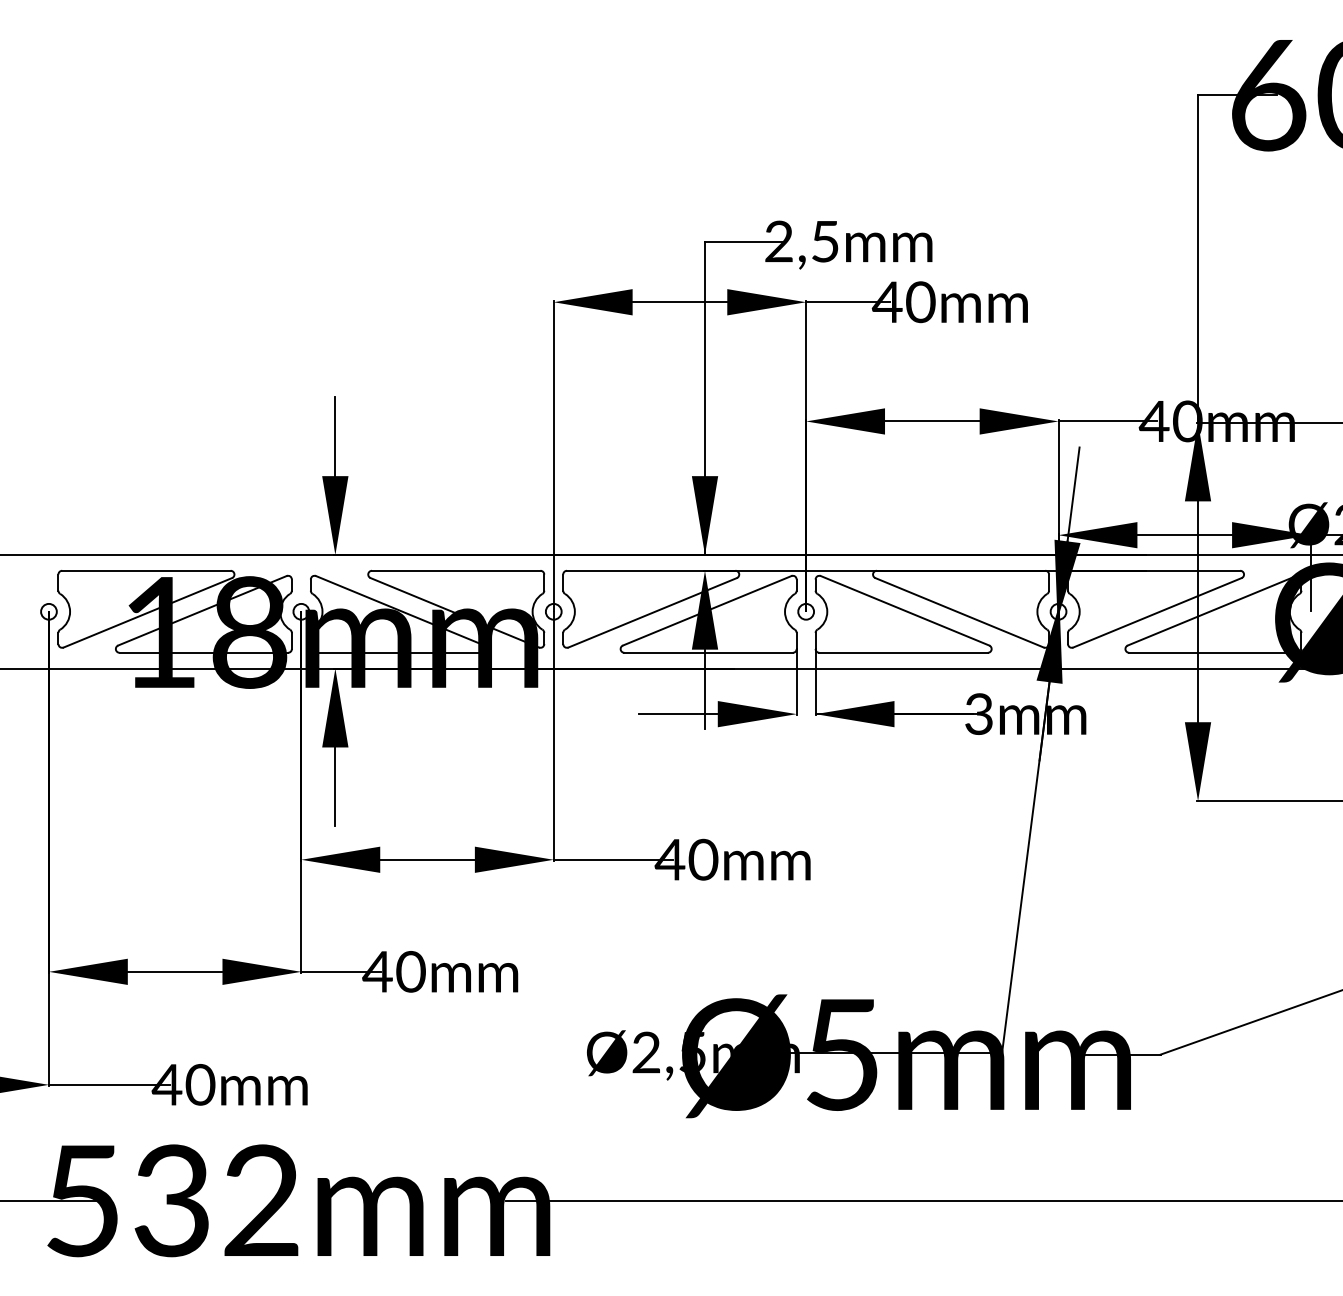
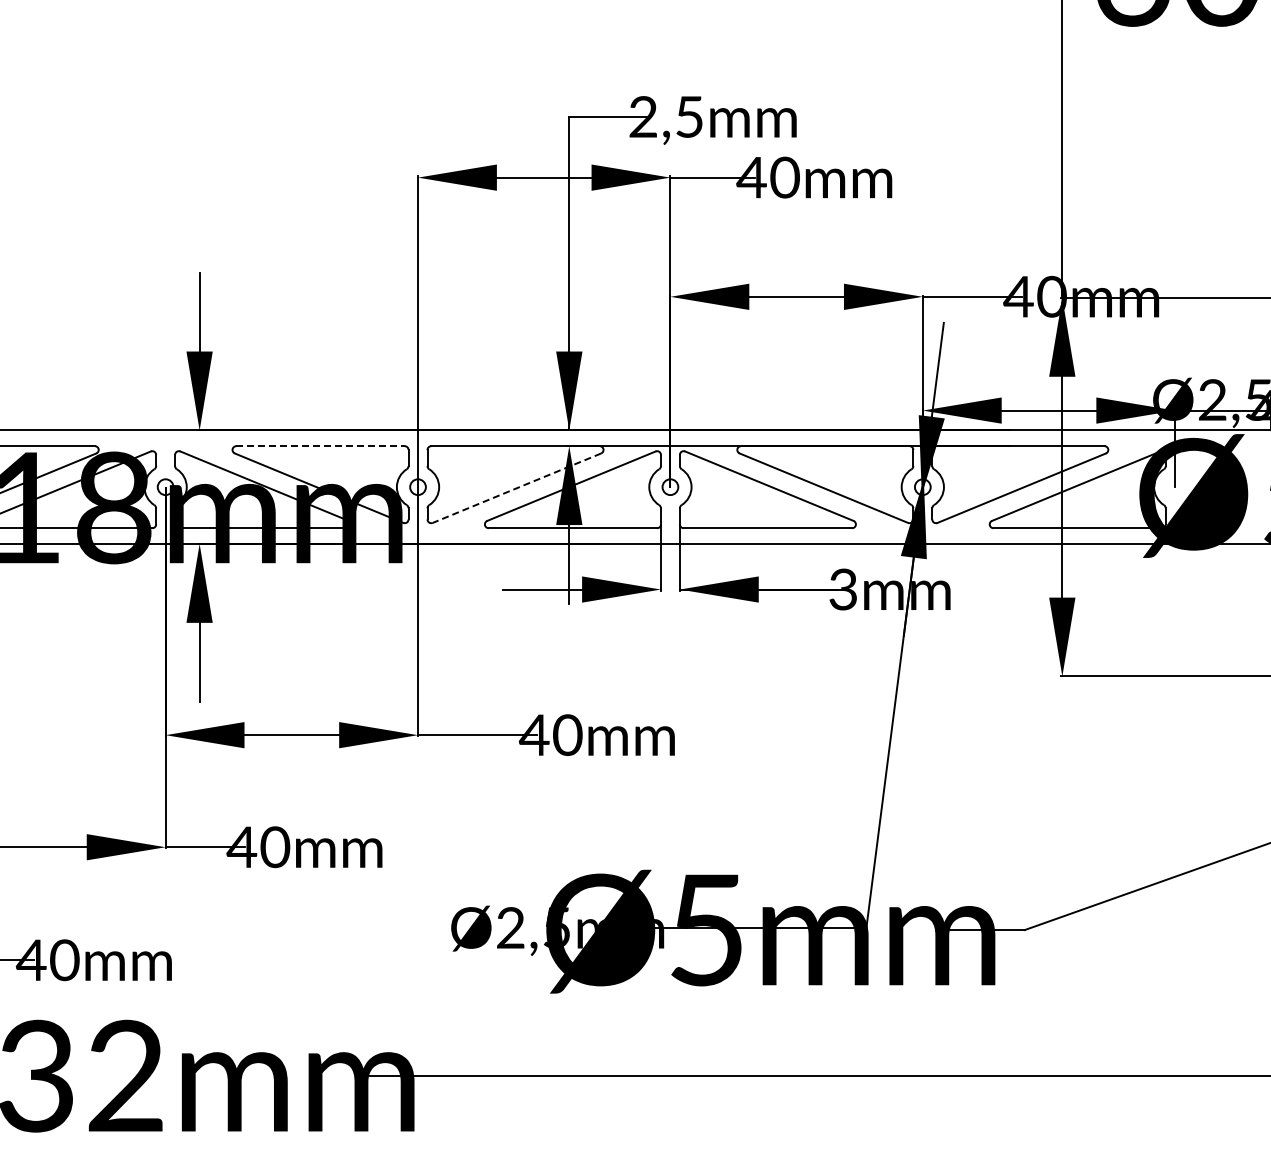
line: (456, 570) -> (320, 445), solid -> dashed
line: (652, 613) -> (516, 488), solid -> dashed

